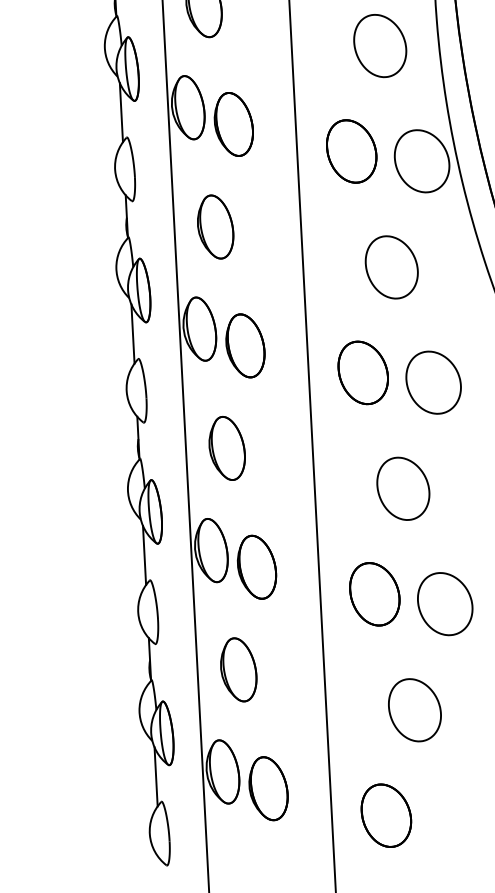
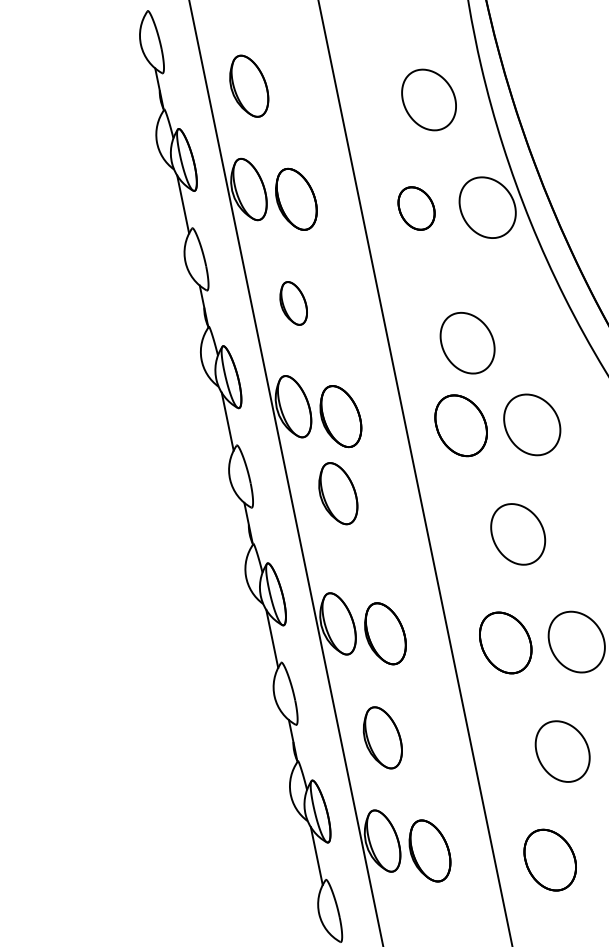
part: (351, 151) -> (416, 208), size x0.7
part: (215, 227) -> (293, 303), size x0.7
part: (391, 267) -> (467, 343), moved
part: (227, 448) -> (338, 493), moved

